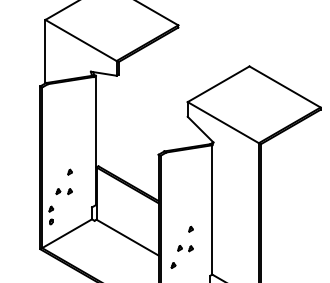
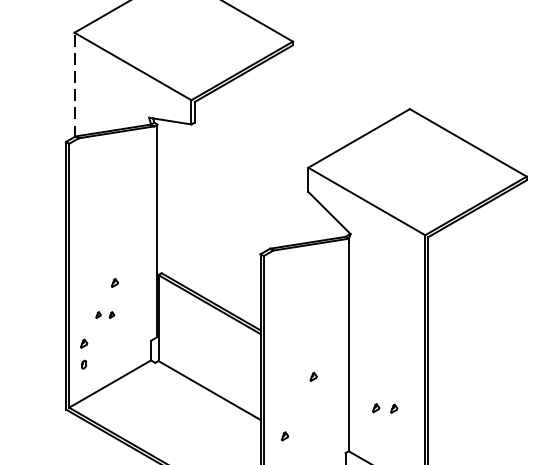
line: (45, 51) -> (74, 84), solid -> dashed
part: (63, 191) -> (104, 314), size x0.7
part: (185, 248) -> (385, 408), moved

